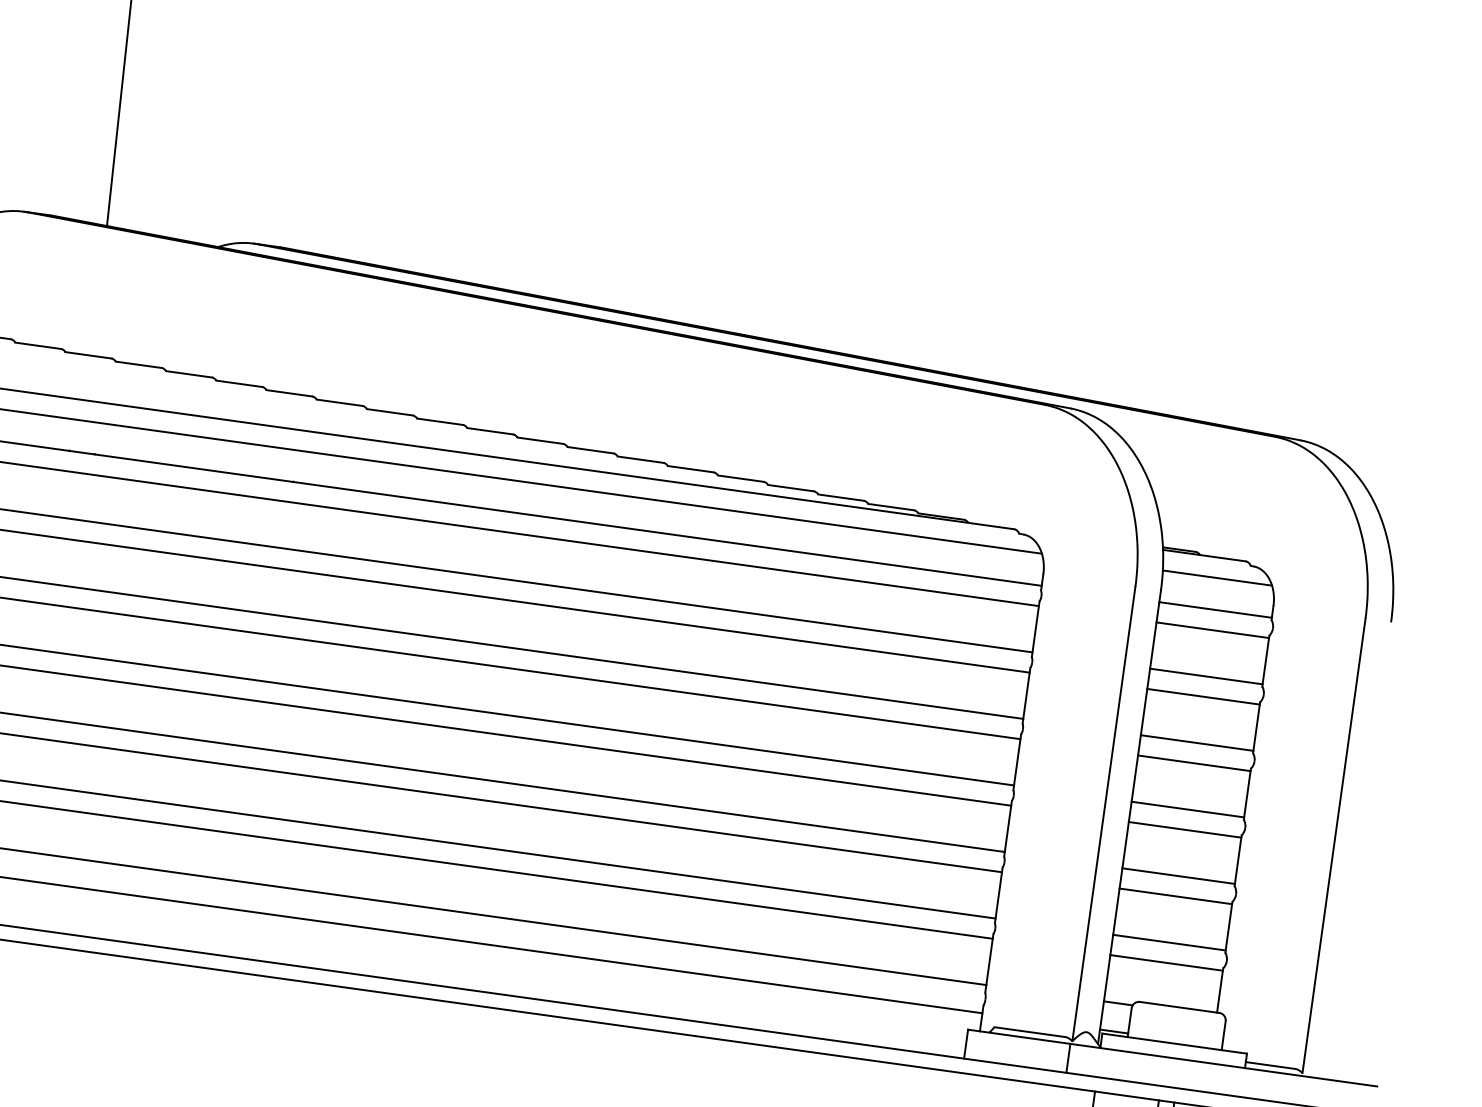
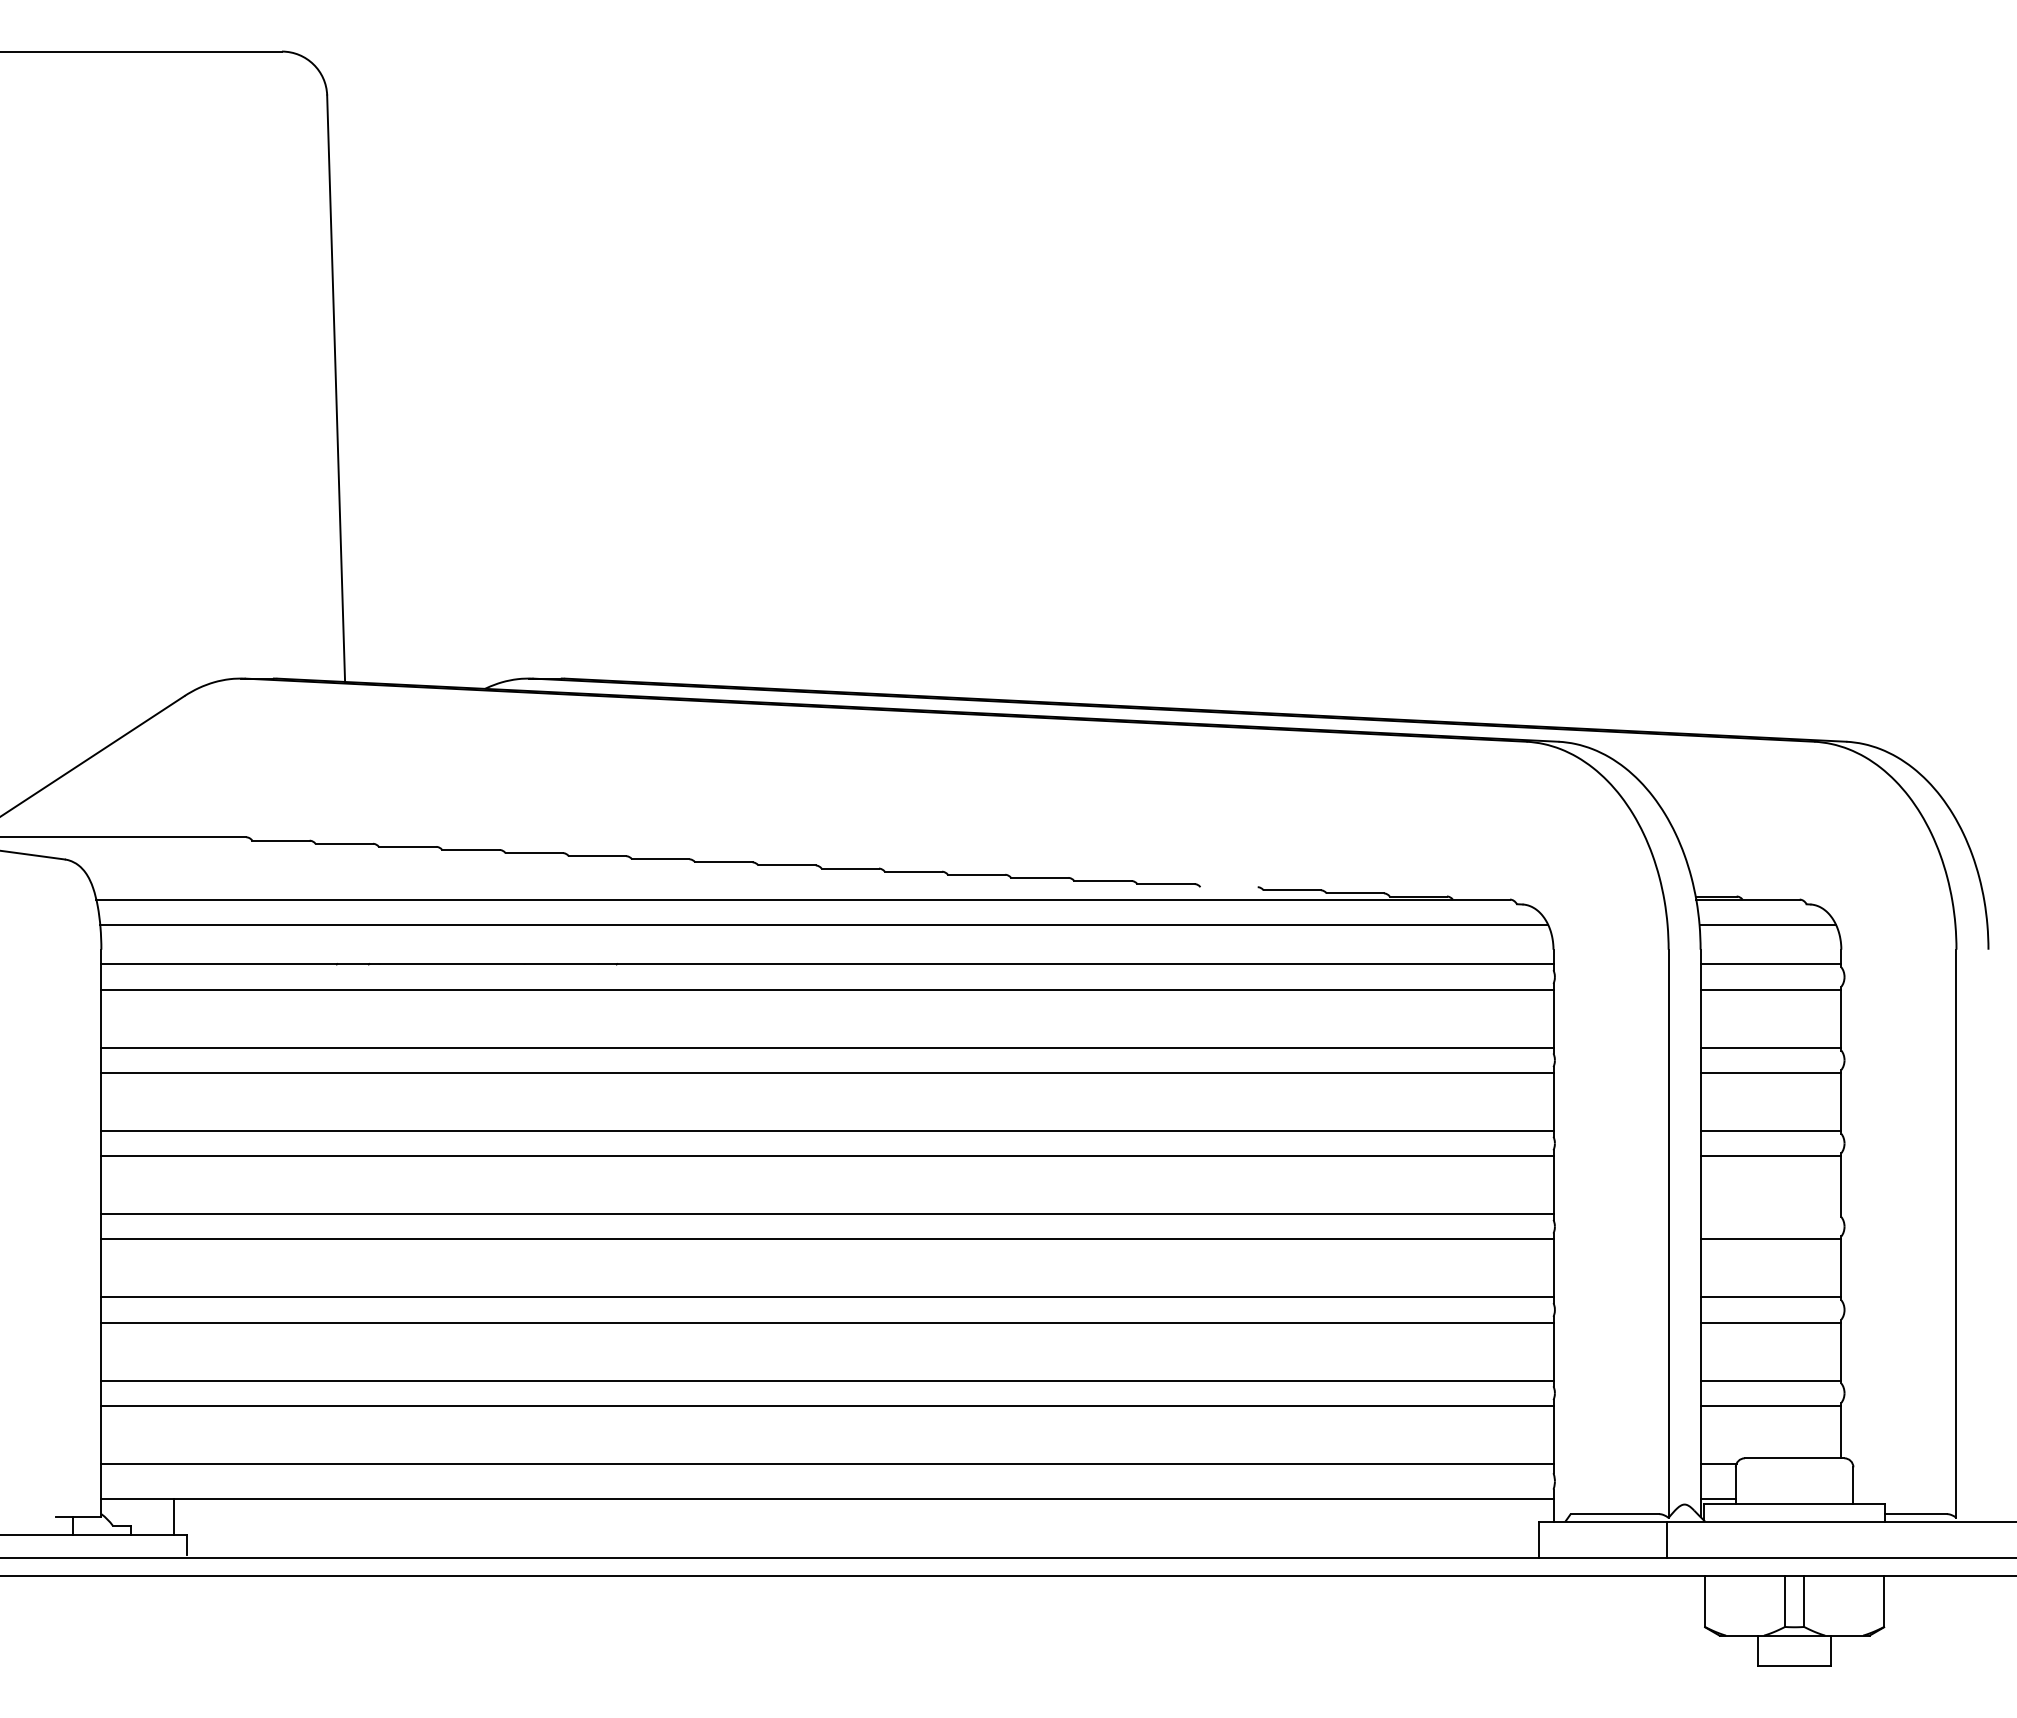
line: (790, 488) -> (1228, 887), removed
line: (1187, 809) -> (1770, 1214), removed

